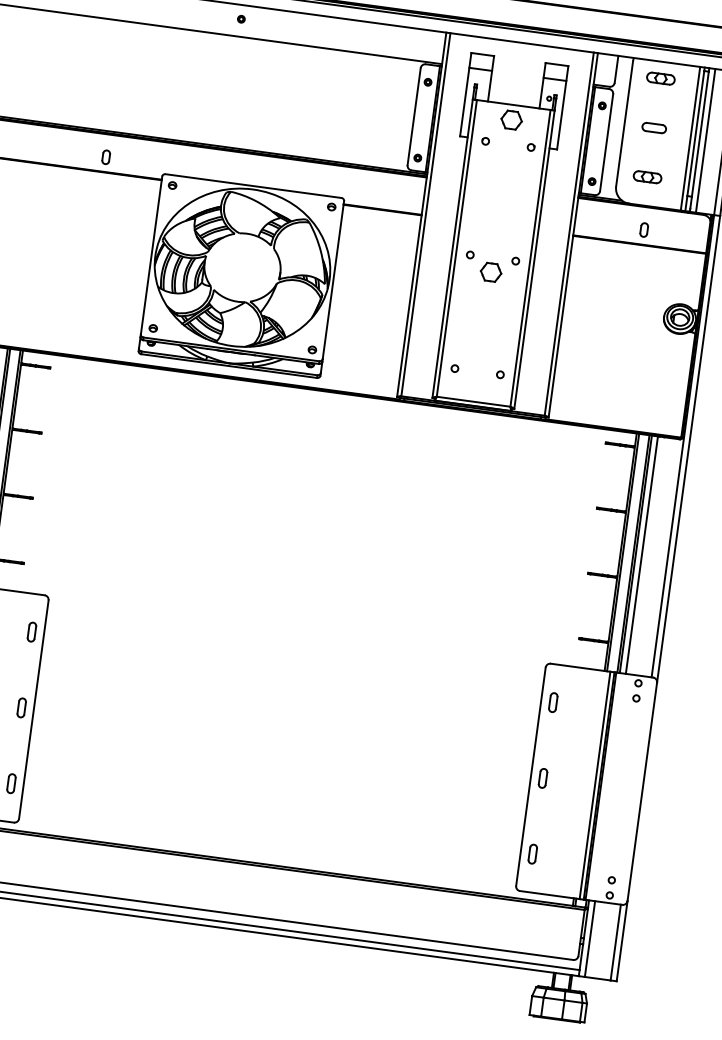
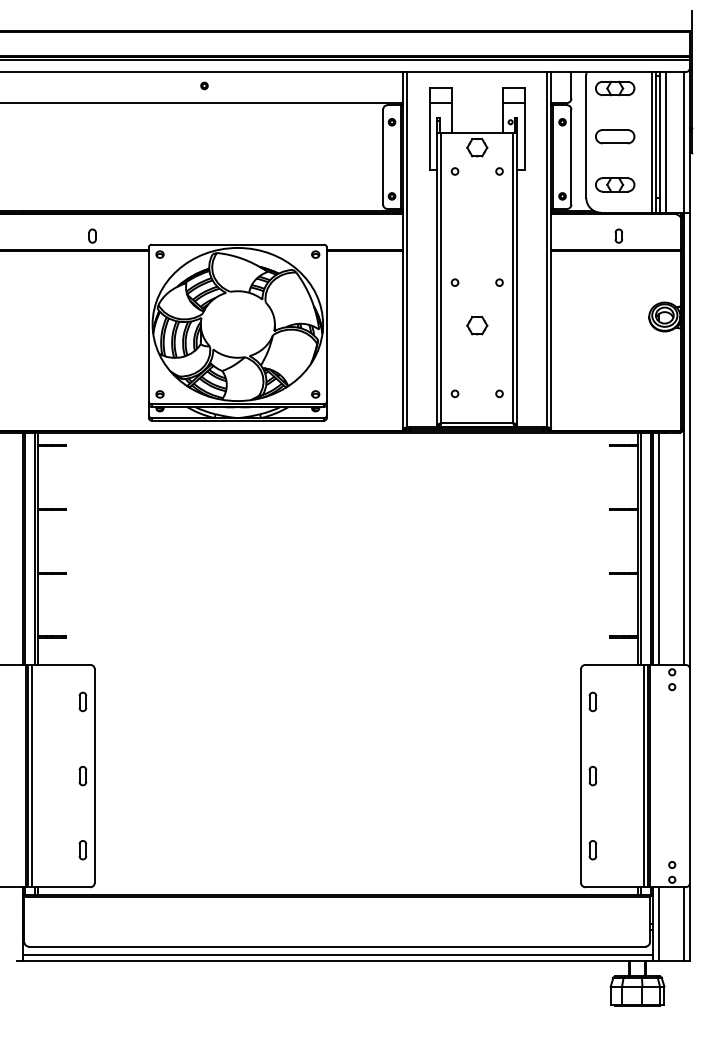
part: (661, 78) -> (615, 88), size x1.43
part: (654, 127) -> (615, 136), size x1.67
part: (647, 176) -> (615, 184), size x1.43
part: (491, 272) -> (477, 325), moved

